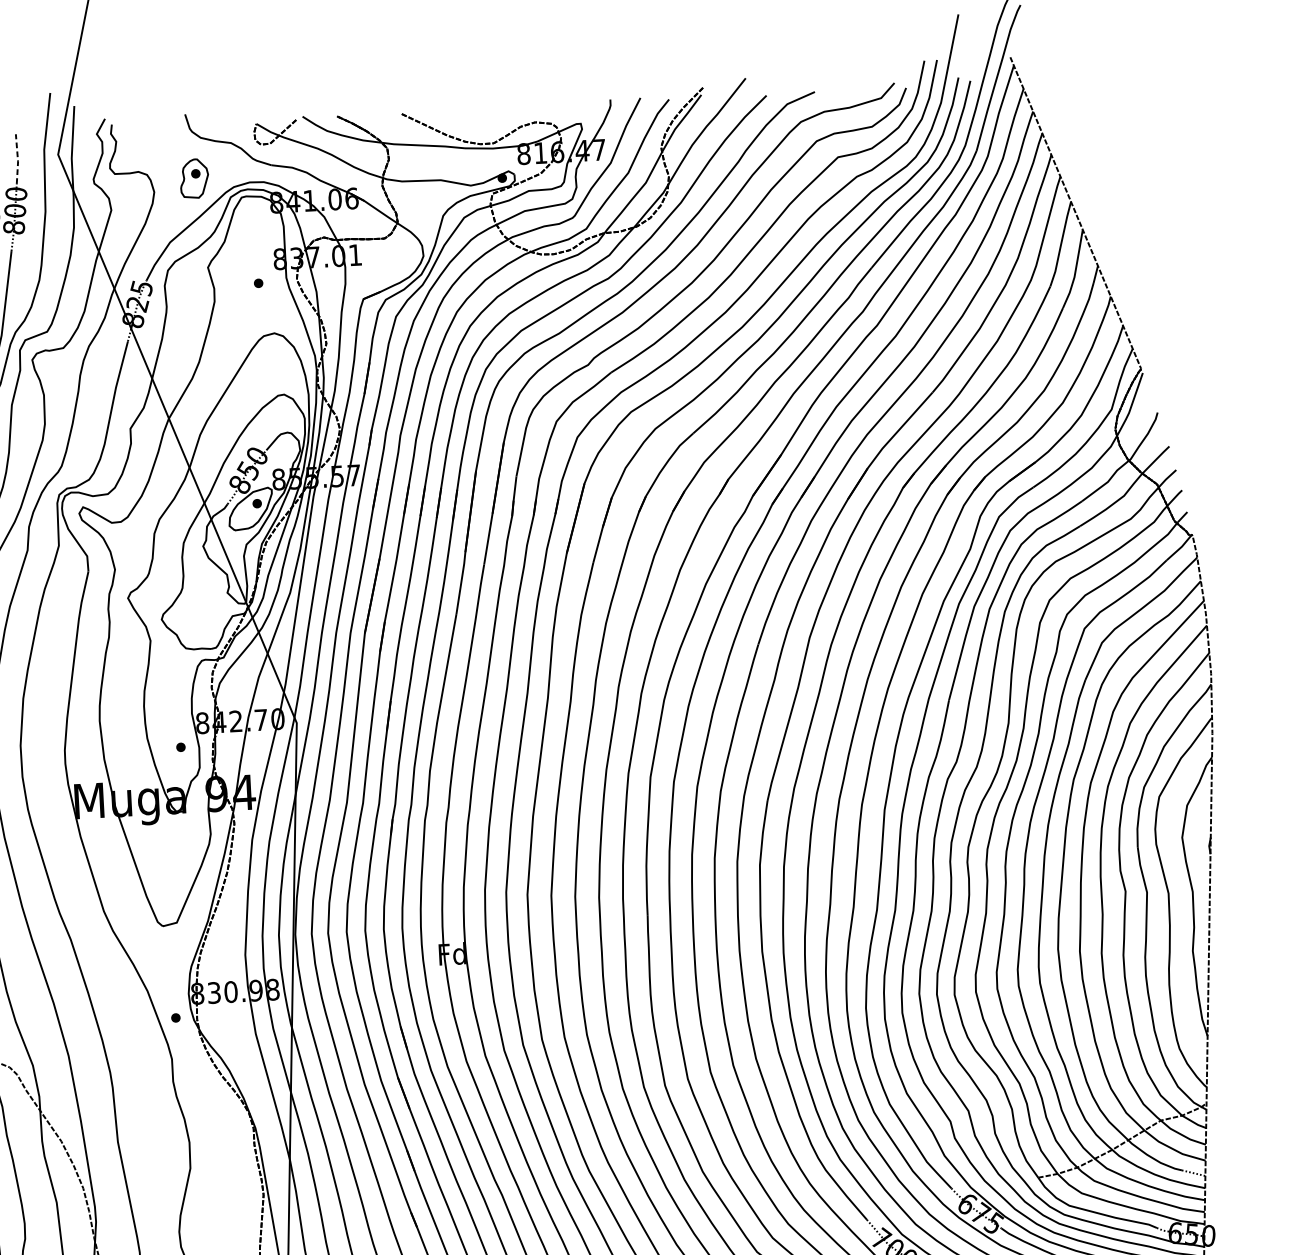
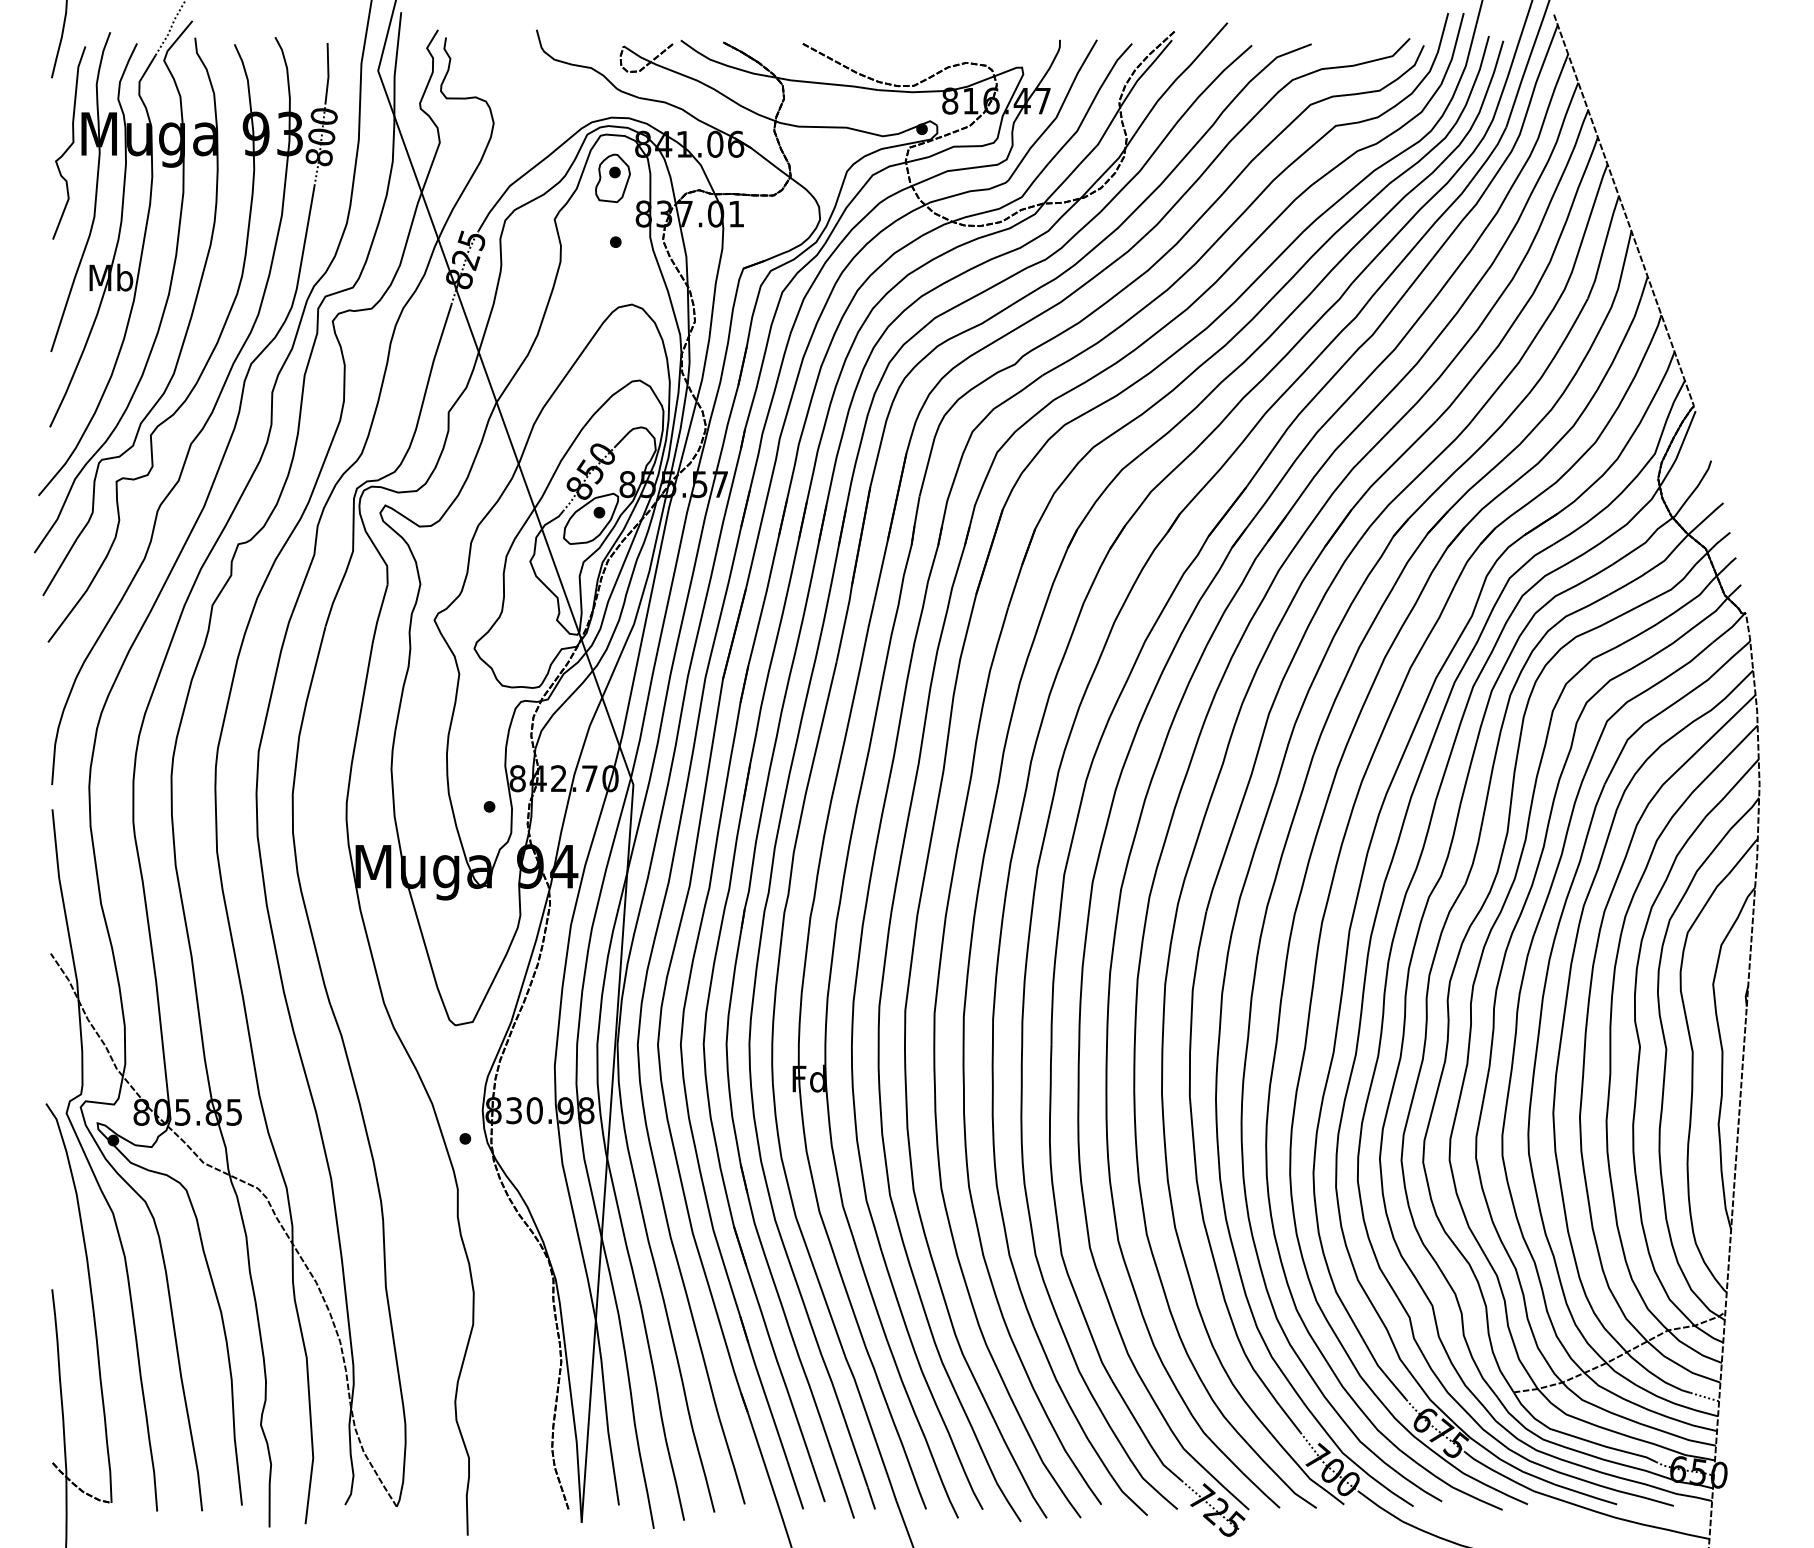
line: (17, 159) -> (328, 74), dashed -> solid
part: (194, 177) -> (612, 177), moved

